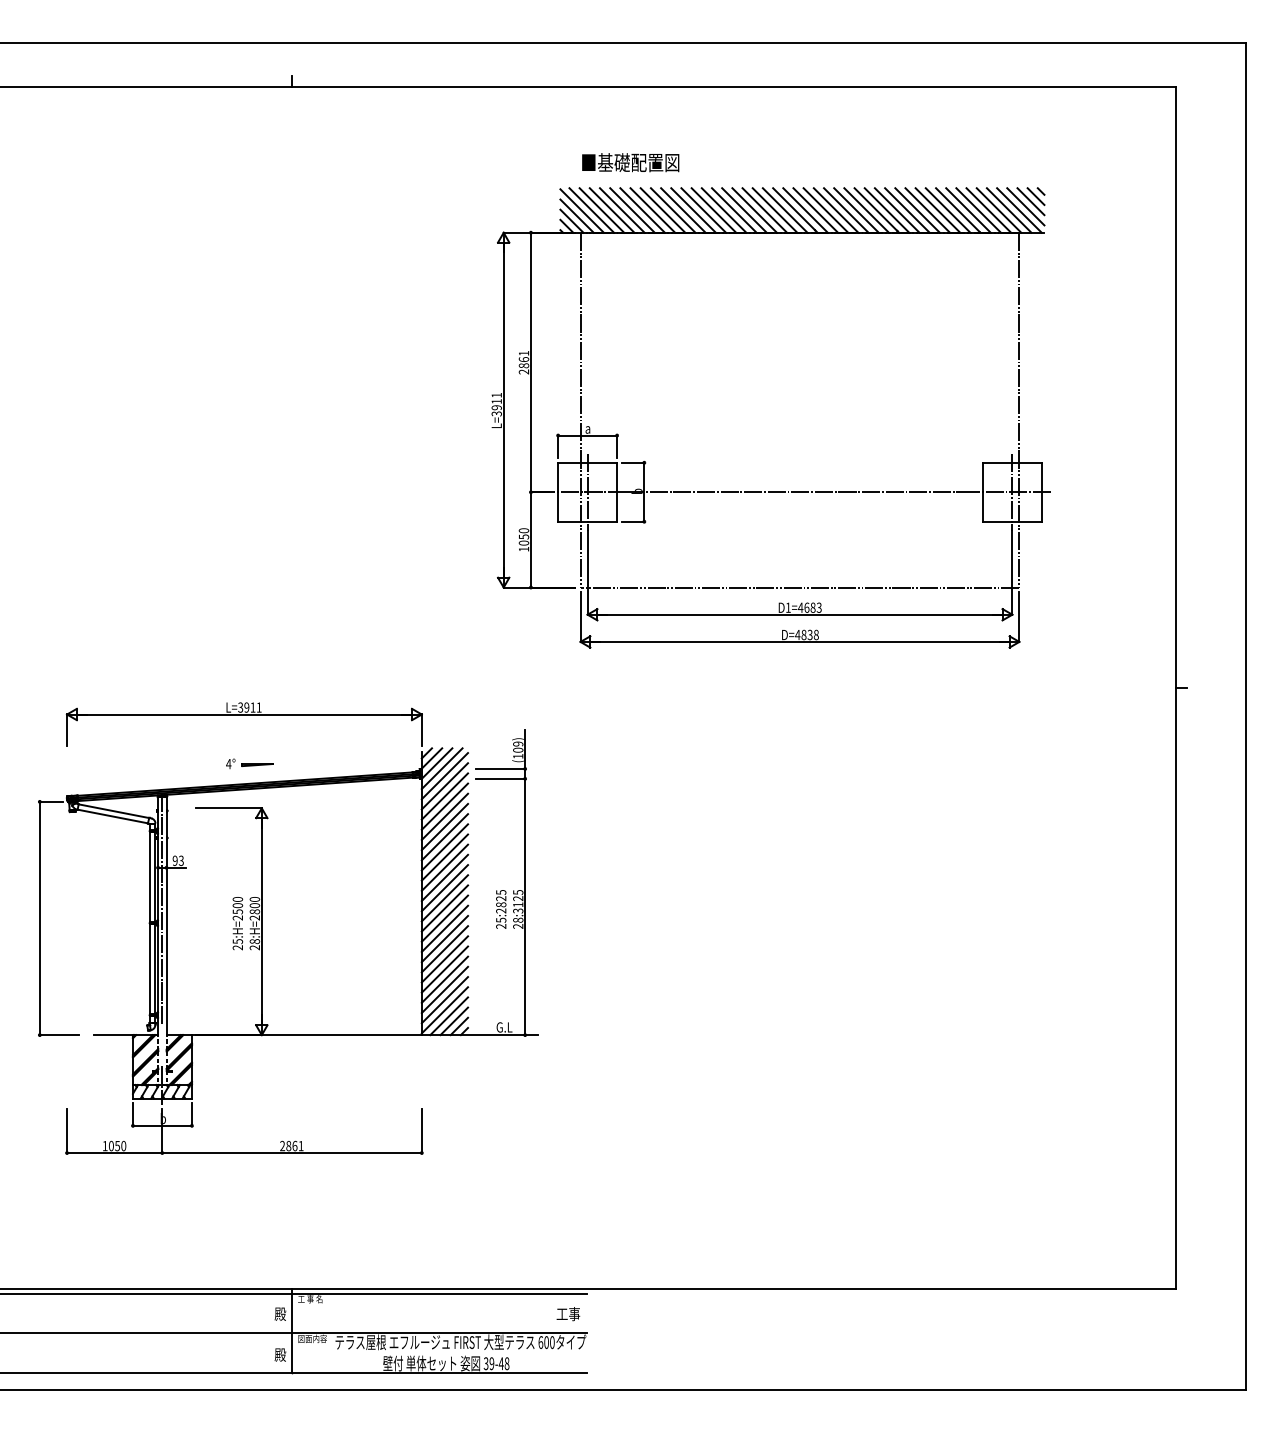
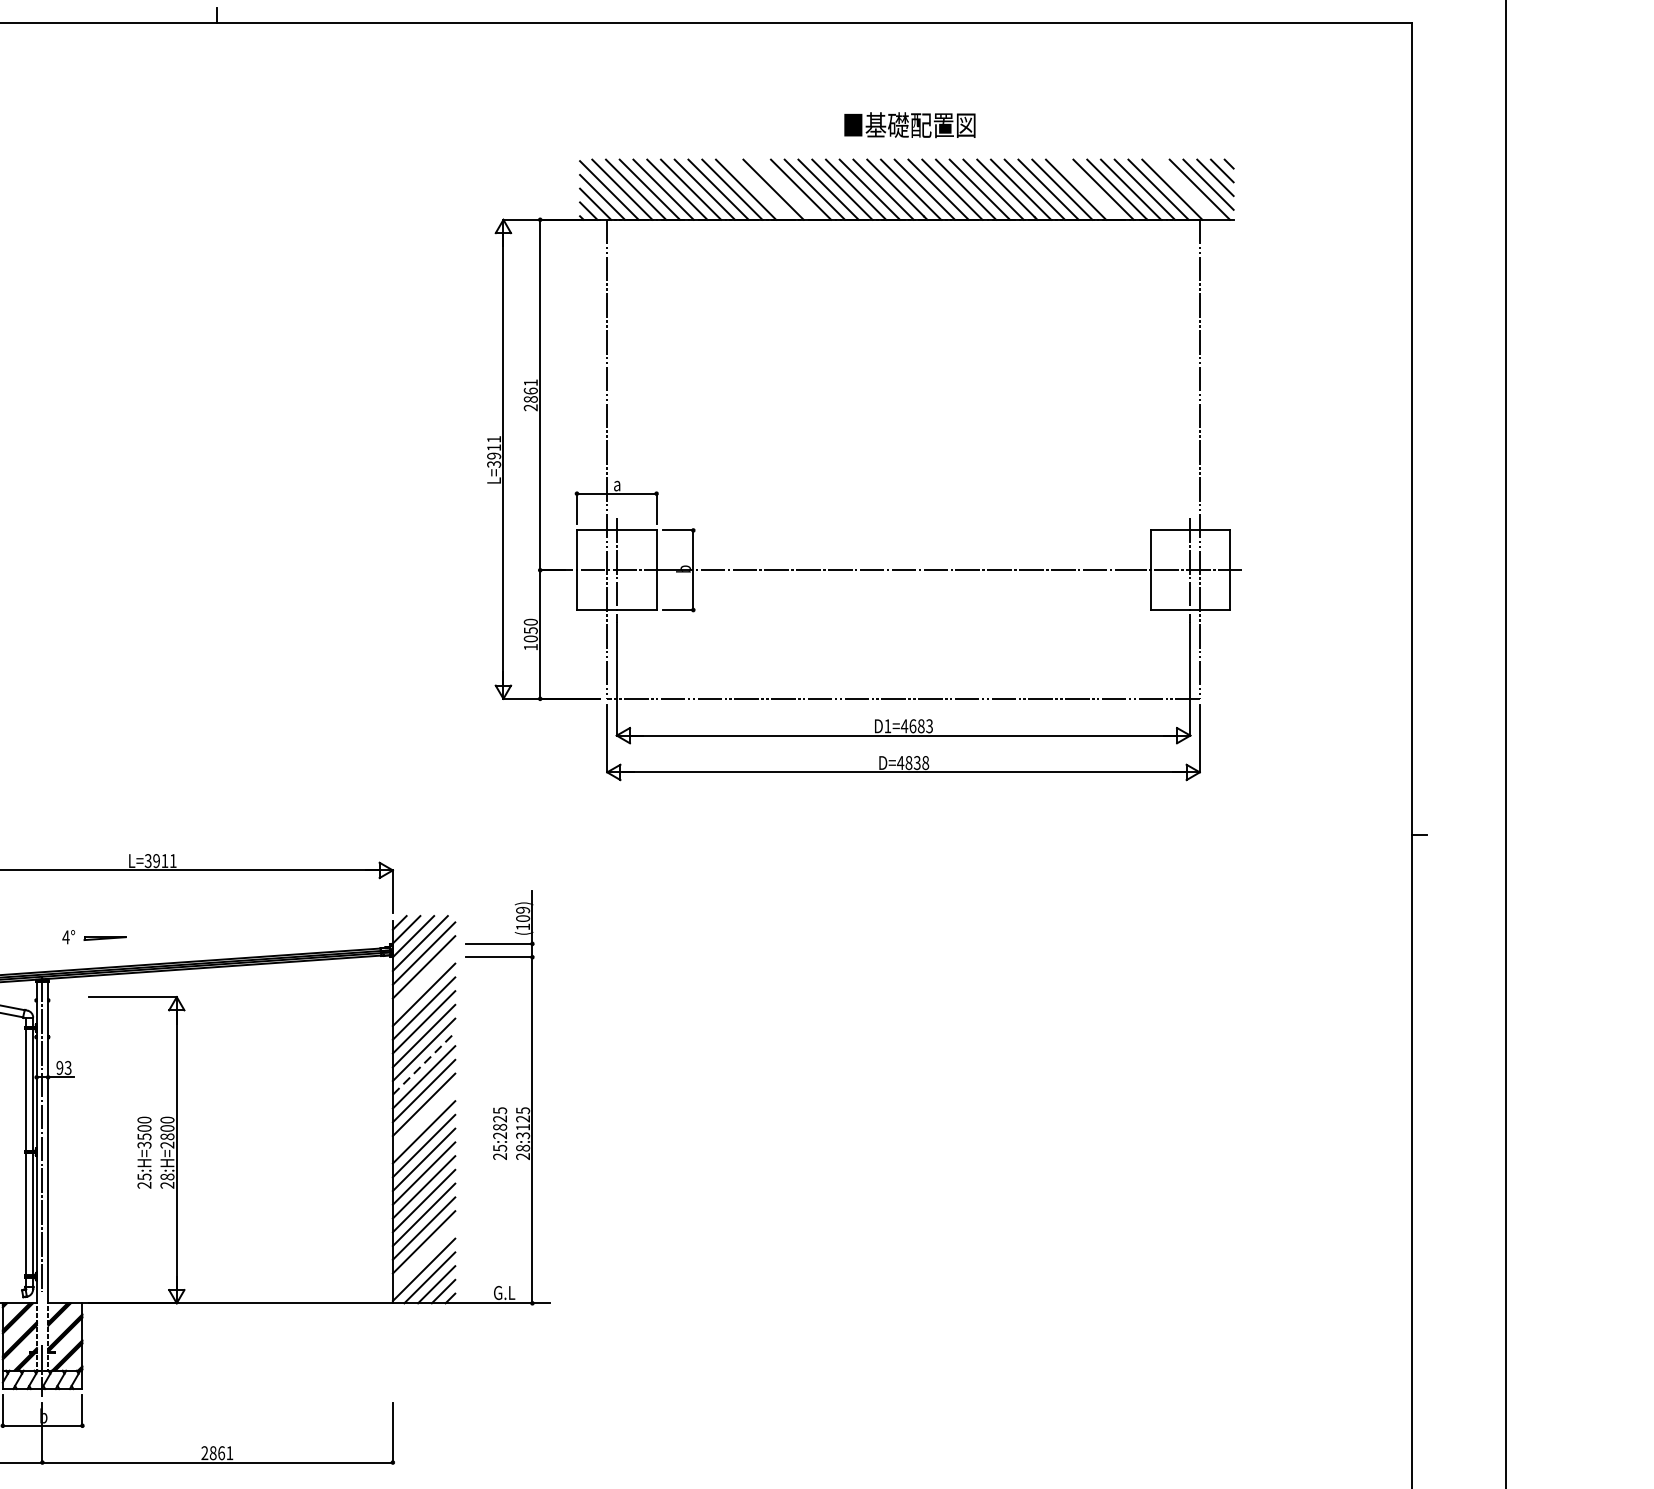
text: (630, 162) -> (909, 124), moved
line: (693, 210) -> (759, 189), removed
line: (713, 210) -> (786, 189), removed
line: (937, 210) -> (1089, 189), removed
line: (1008, 210) -> (1185, 189), removed
part: (249, 763) -> (94, 936), moved
line: (444, 796) -> (423, 981), removed
line: (444, 857) -> (423, 1063), solid -> dashed
line: (444, 898) -> (423, 1118), removed
text: (238, 917) -> (145, 1144), 25:H=2500 -> 25:H=3500
line: (444, 1000) -> (423, 1256), removed

